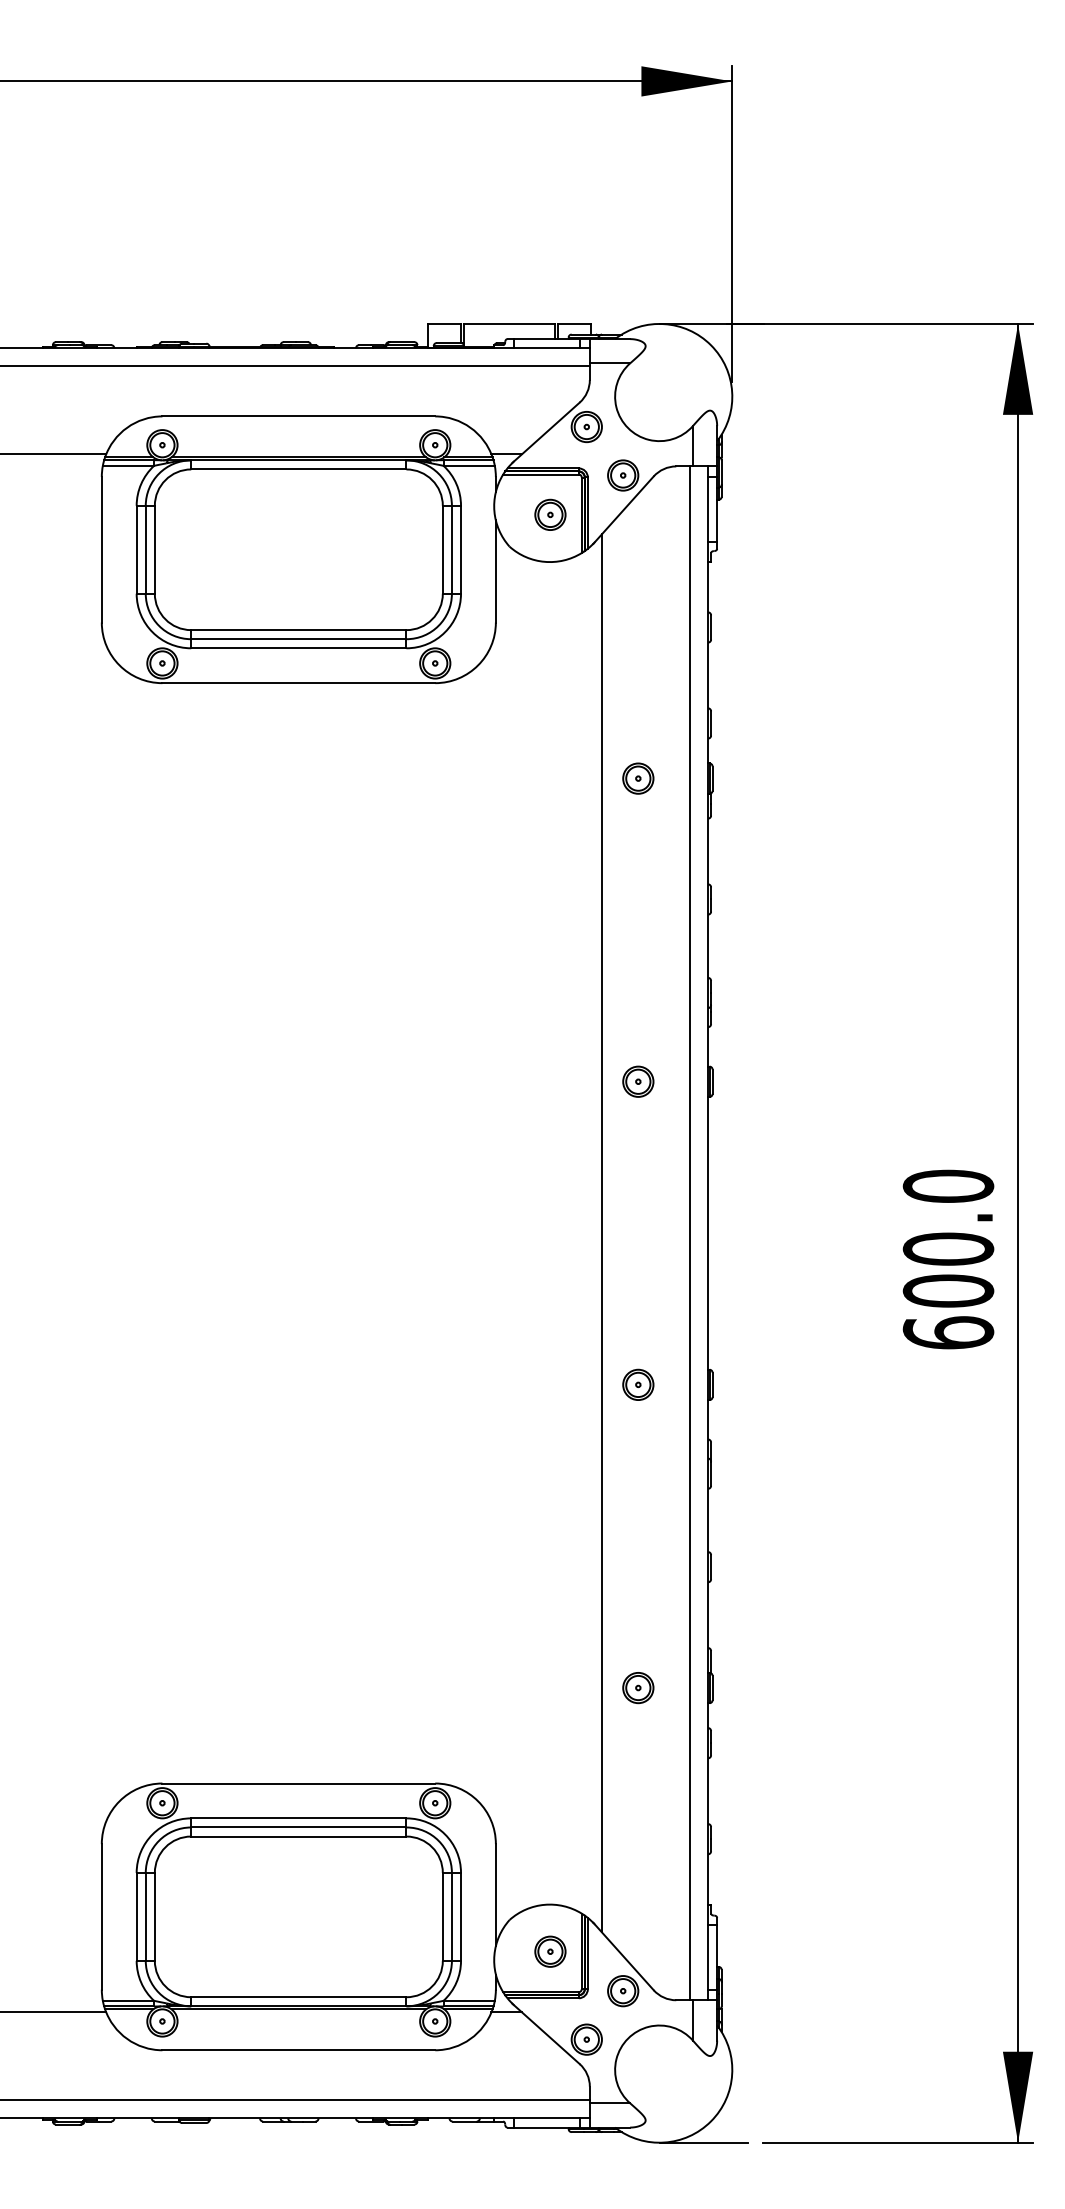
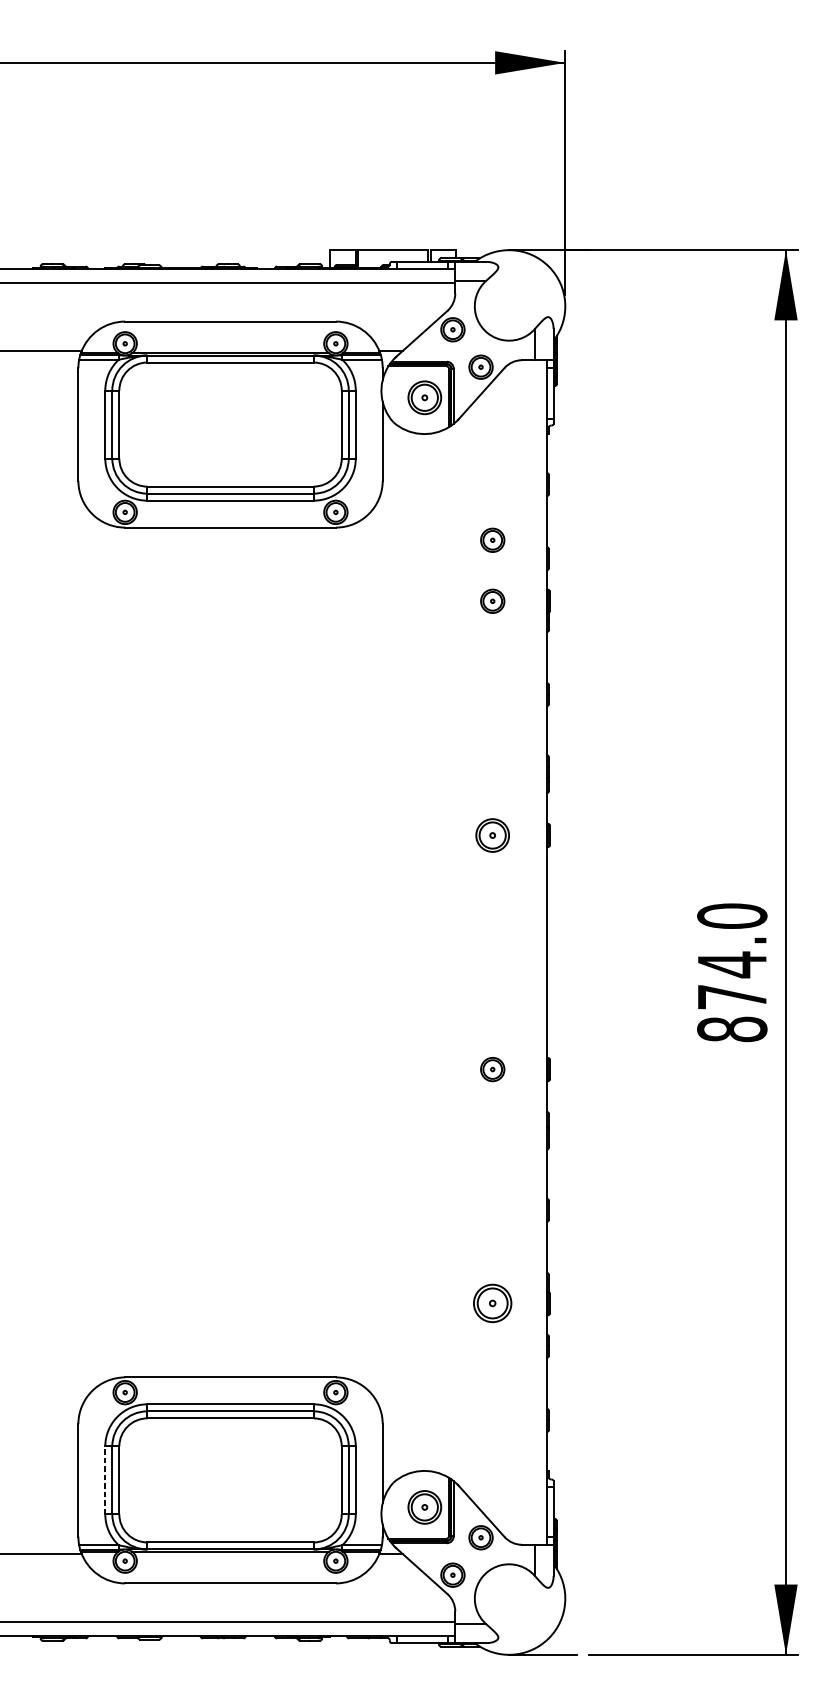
part: (550, 514) -> (424, 397), size x1.4
part: (638, 699) -> (492, 540), added
part: (638, 1081) -> (492, 835), size x1.4
line: (601, 1233) -> (464, 952), removed
line: (689, 1233) -> (532, 952), removed
text: (948, 1290) -> (732, 996), 600.0 -> 874.0
part: (638, 1688) -> (492, 1304), size x1.6
line: (136, 1916) -> (105, 1480), solid -> dashed
part: (550, 1951) -> (424, 1507), size x1.4

